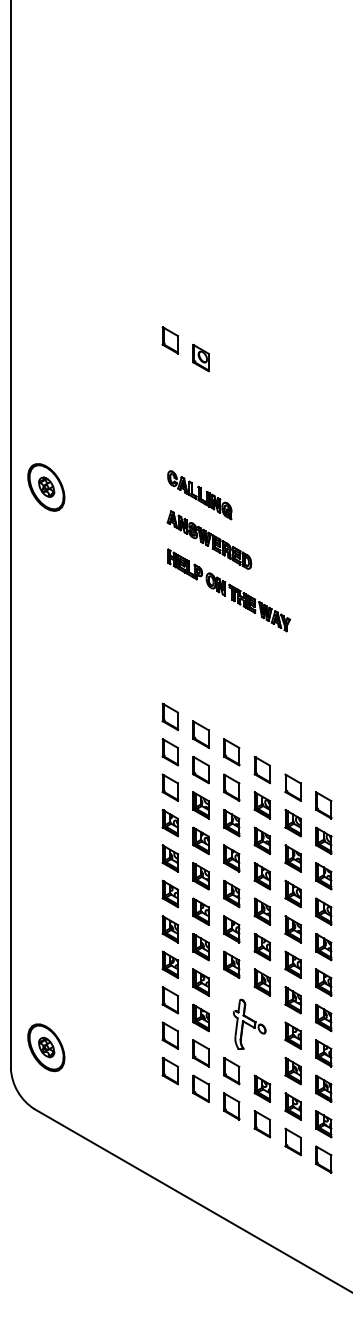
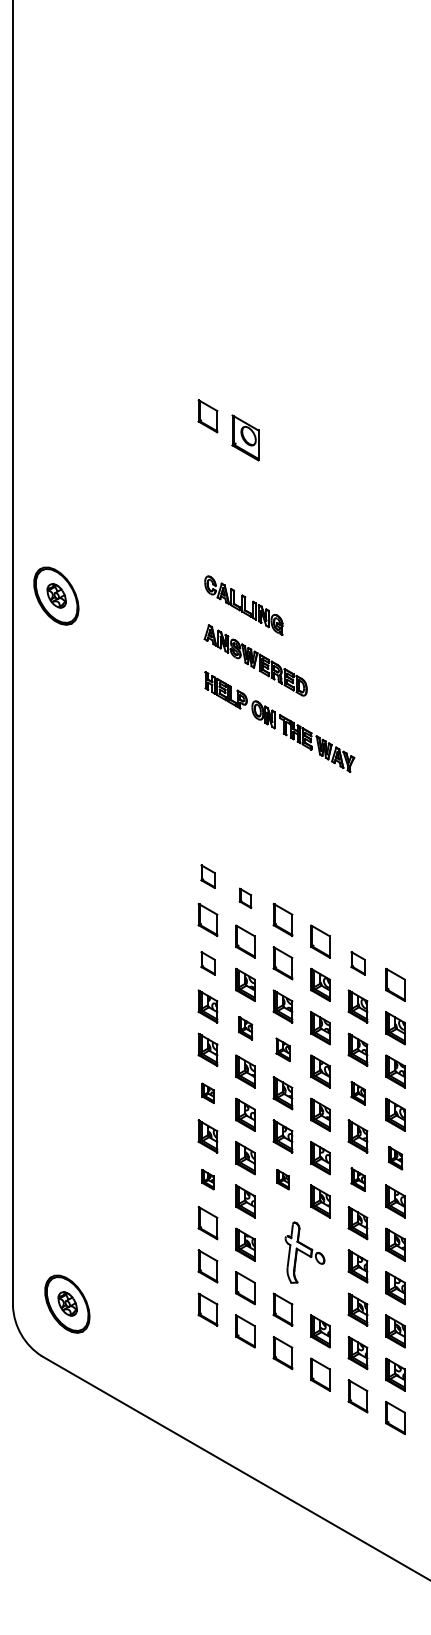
part: (201, 357) -> (245, 437), size x1.4
part: (169, 716) -> (207, 876), size x0.7
part: (201, 734) -> (245, 898), size x0.6
part: (169, 787) -> (207, 963), size x0.7
part: (292, 787) -> (357, 963), size x0.7
part: (201, 841) -> (245, 1028), size x0.7
part: (231, 858) -> (282, 1049), size x0.7
part: (169, 894) -> (207, 1093), size x0.6
part: (292, 894) -> (357, 1093), size x0.7
part: (323, 947) -> (395, 1158), size x0.7
part: (169, 964) -> (207, 1179), size x0.6
part: (231, 964) -> (282, 1179), size x0.6
part: (292, 964) -> (357, 1179), size x0.7
part: (46, 1047) -> (67, 1303), moved

